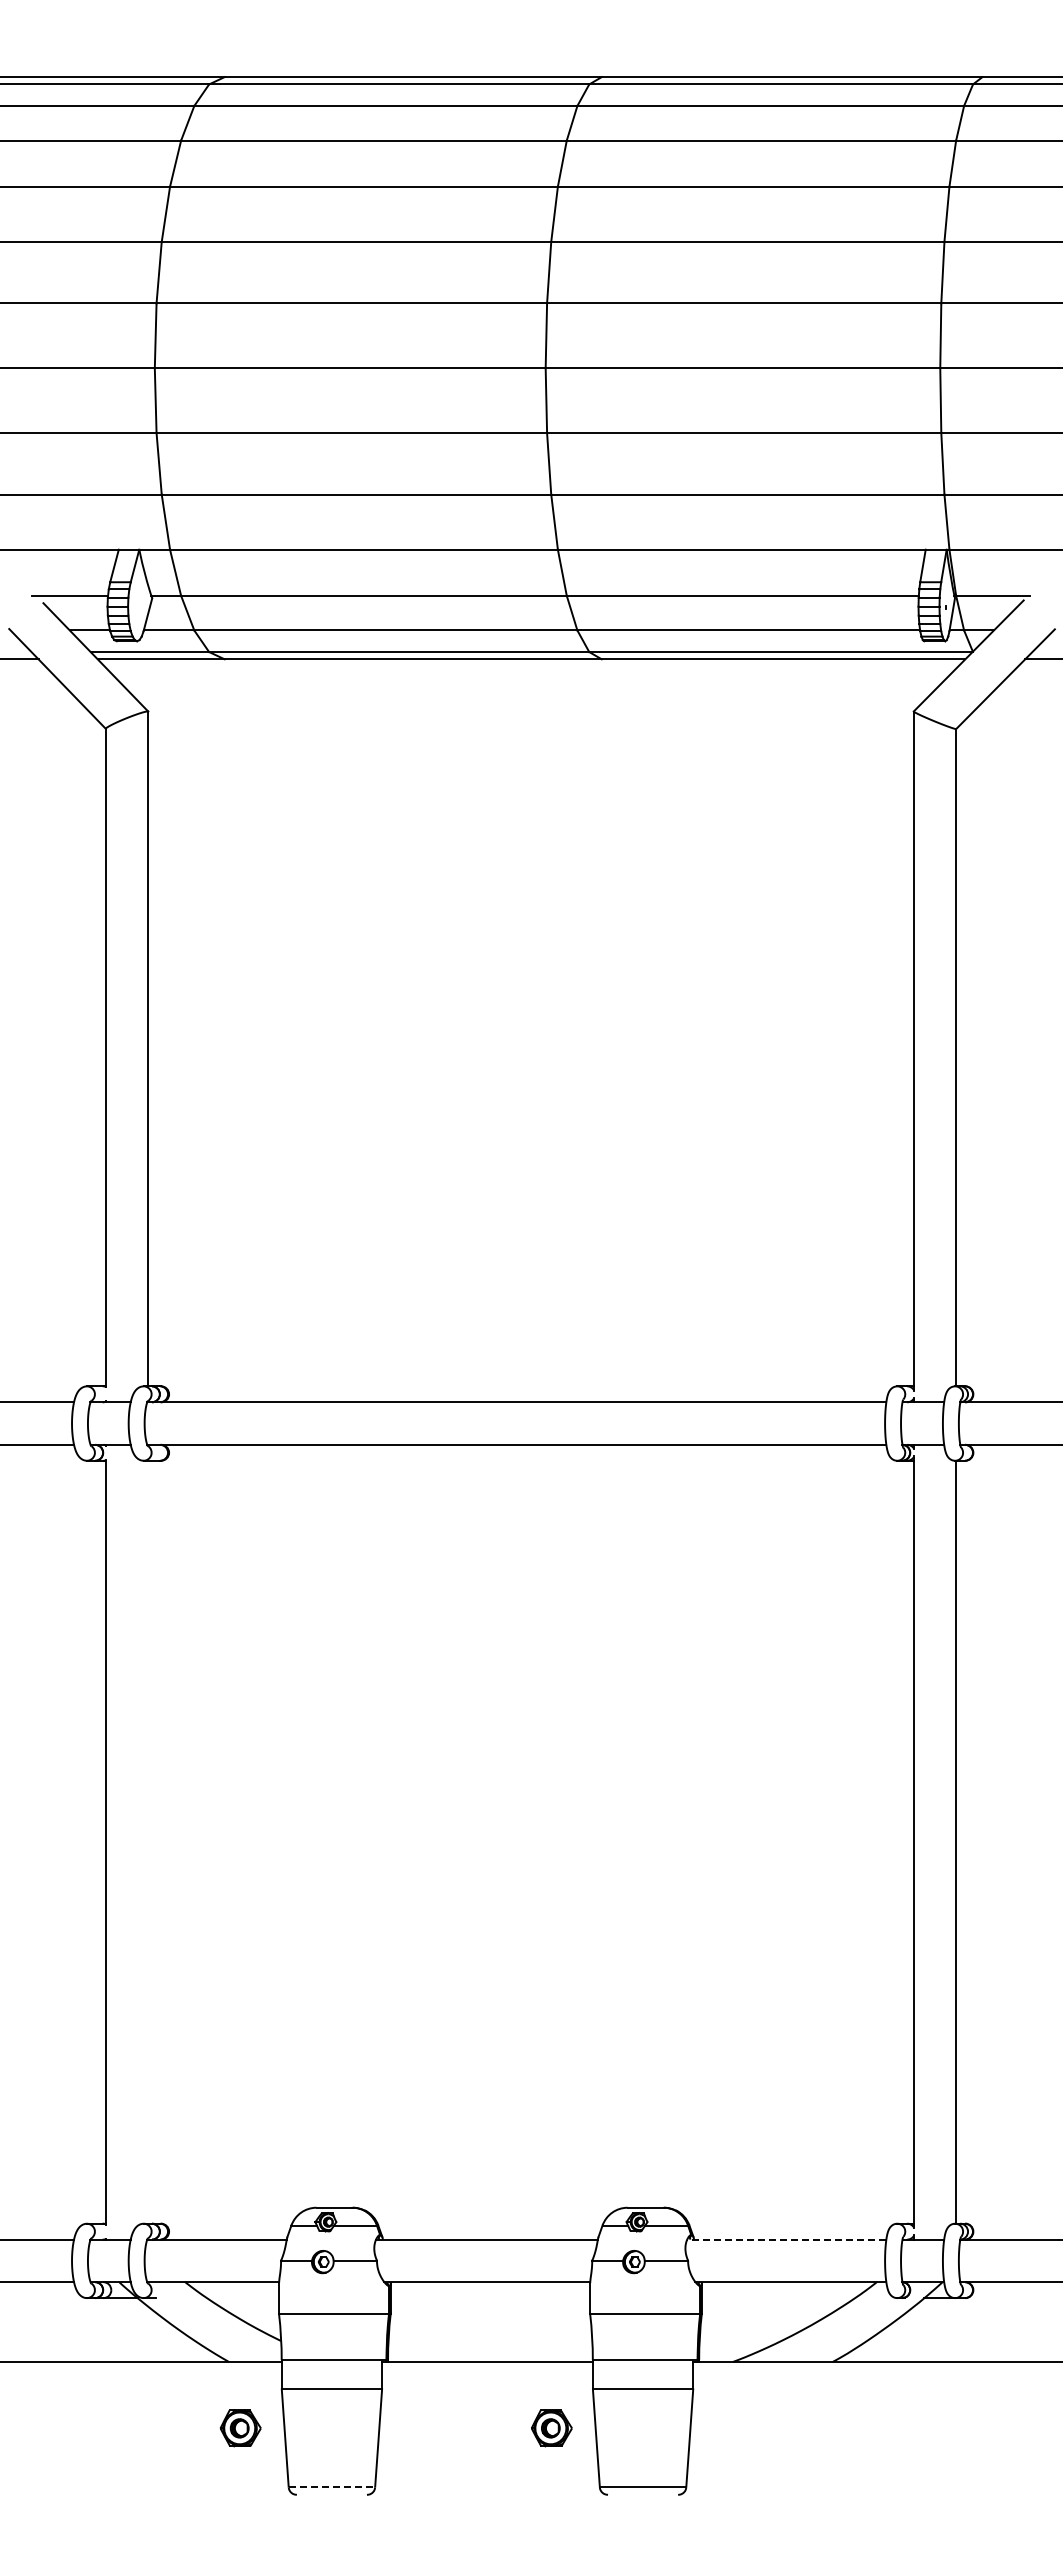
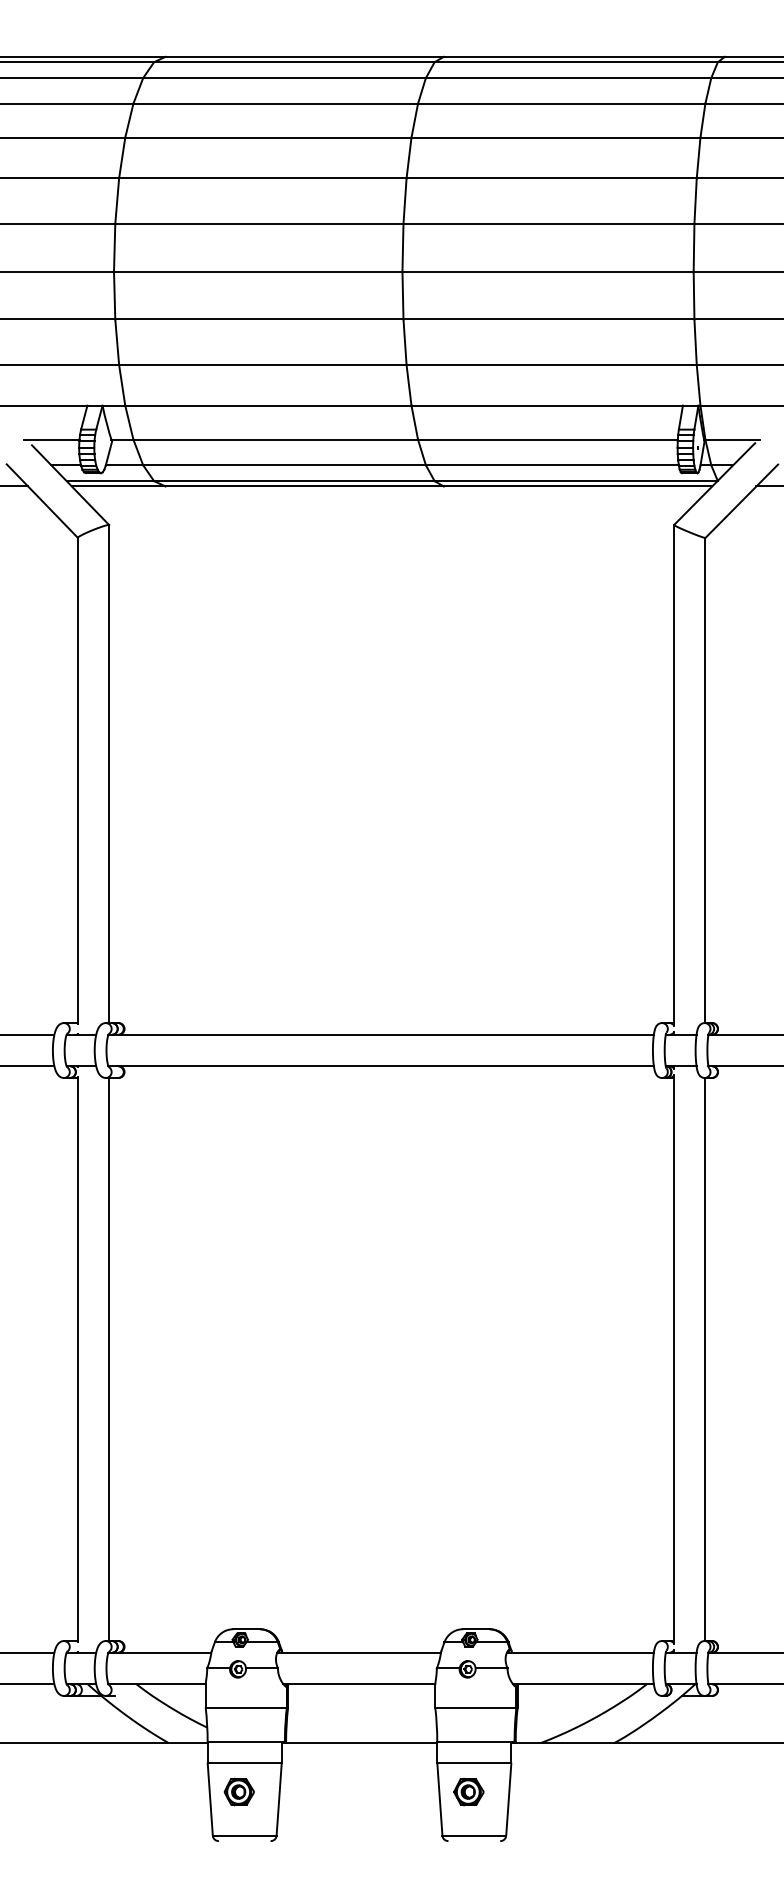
line: (148, 1841) -> (109, 1358), added
line: (786, 2239) -> (580, 1652), dashed -> solid
part: (240, 2428) -> (239, 1792), moved
part: (551, 2428) -> (468, 1792), moved
line: (332, 2487) -> (245, 1835), dashed -> solid

